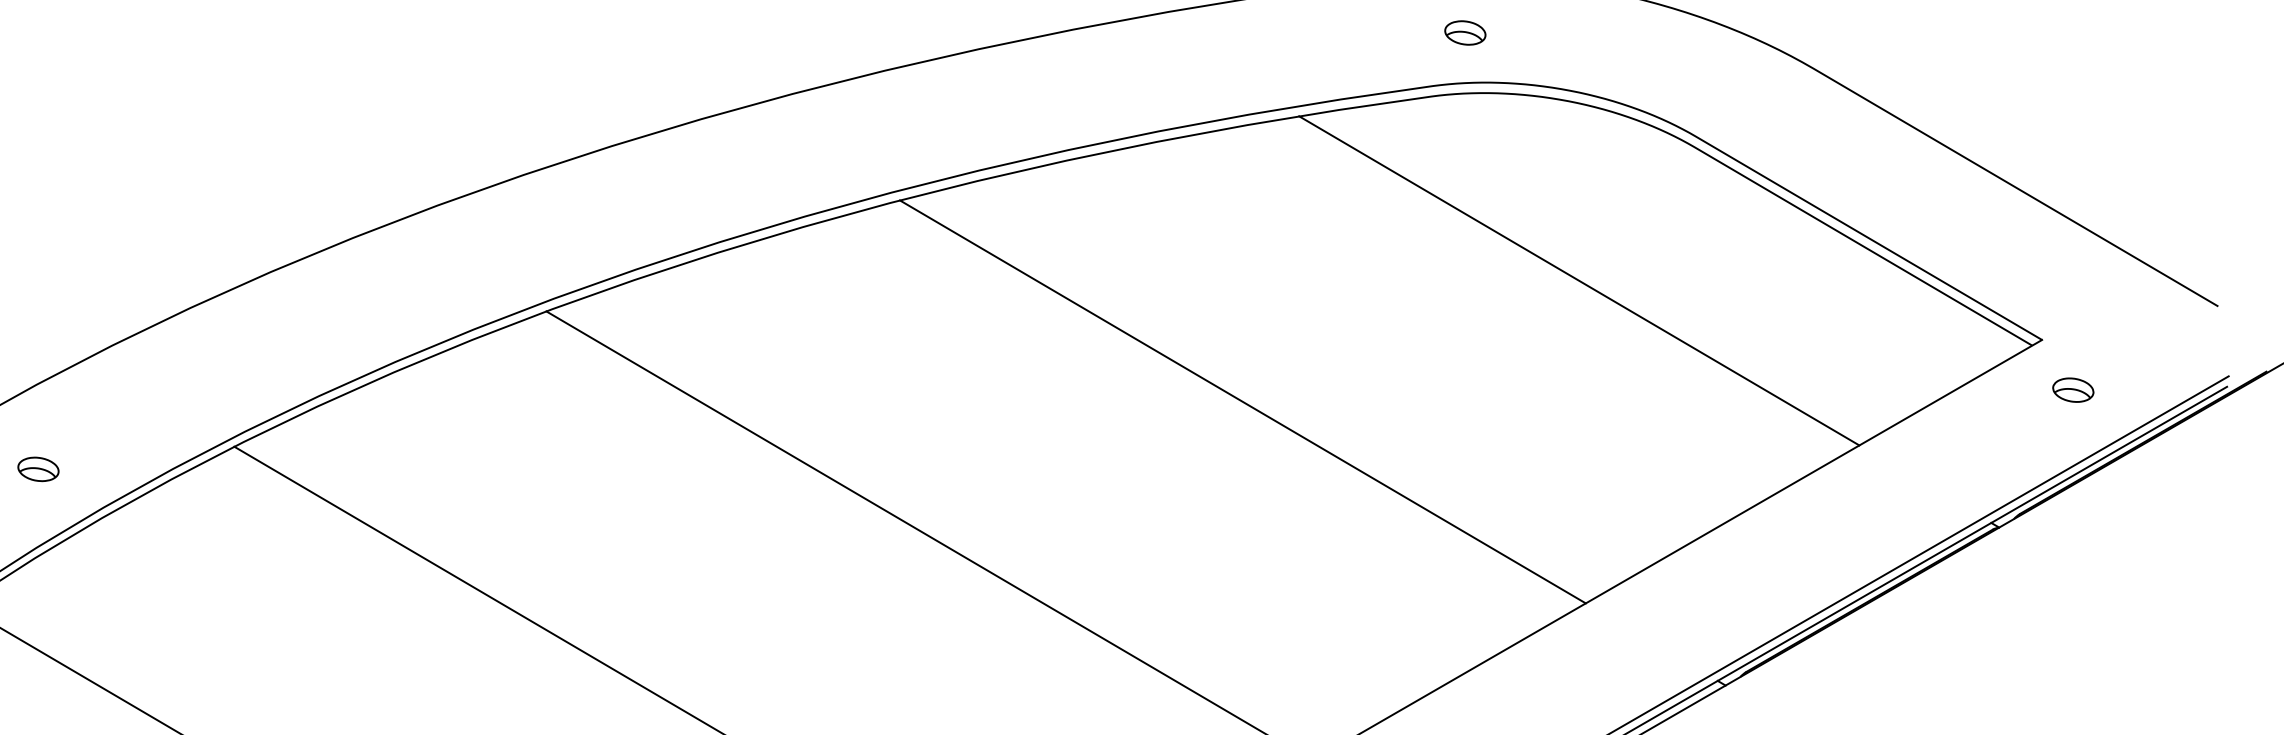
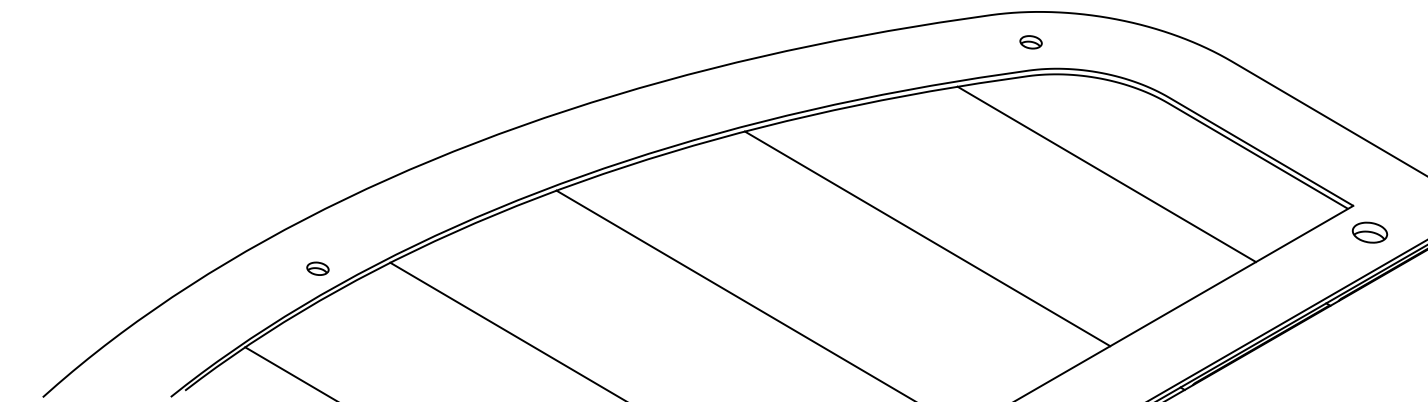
part: (1464, 33) -> (1030, 42), moved
part: (2072, 389) -> (1369, 232), size x1.6
part: (37, 468) -> (317, 268), moved

